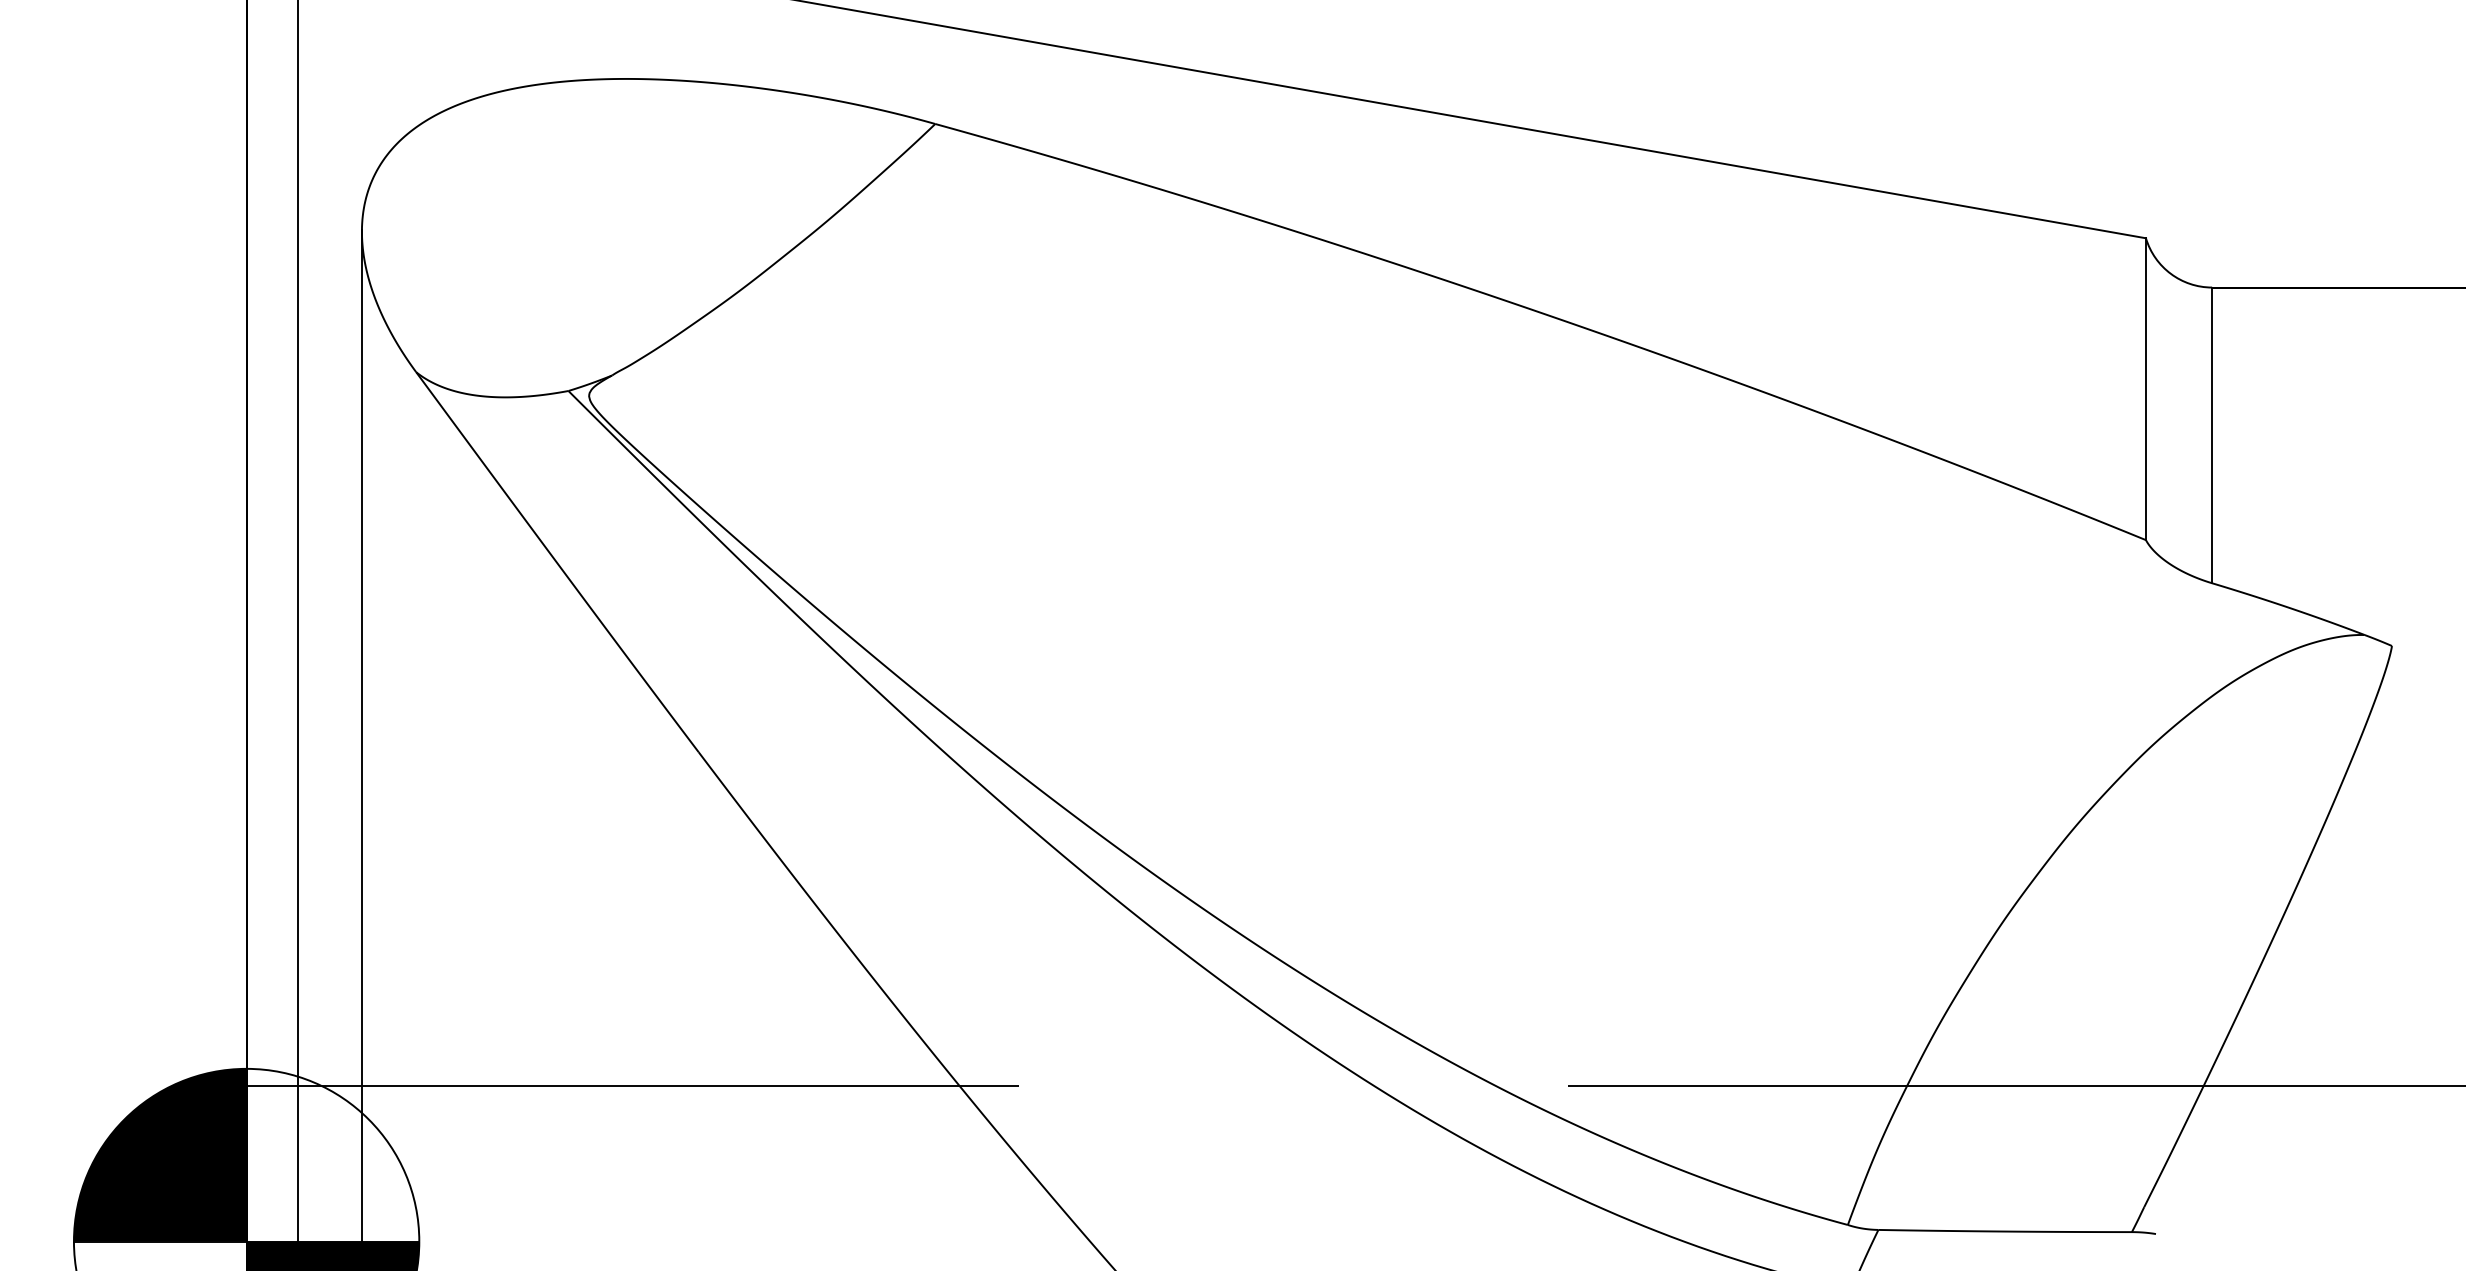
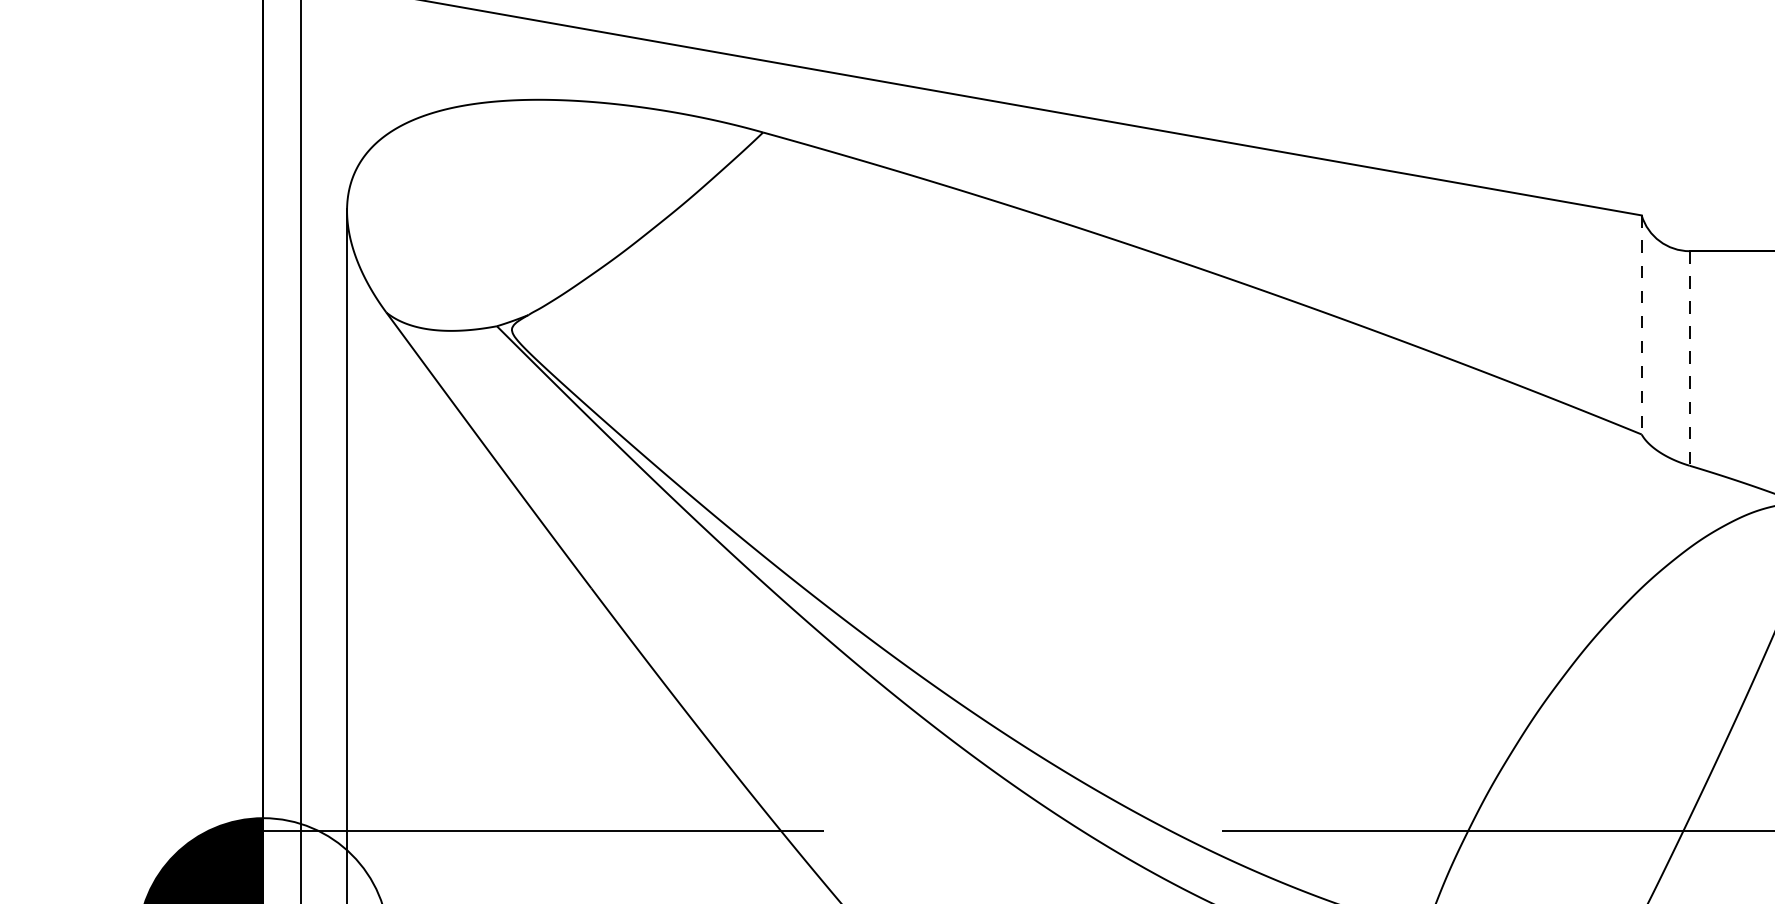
line: (2145, 389) -> (1641, 325), solid -> dashed
line: (2212, 435) -> (1690, 358), solid -> dashed

